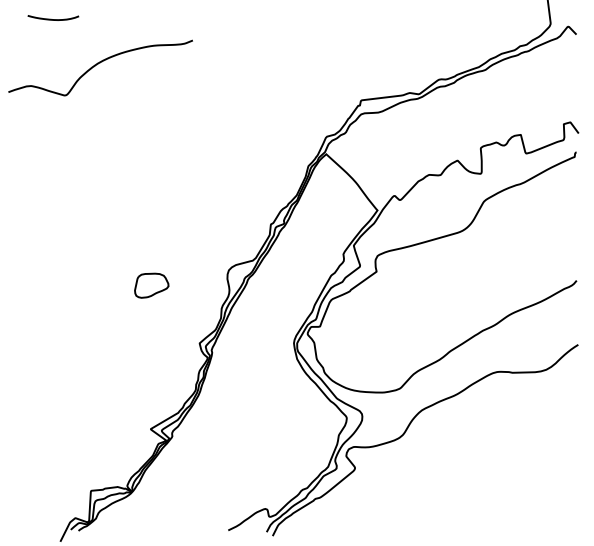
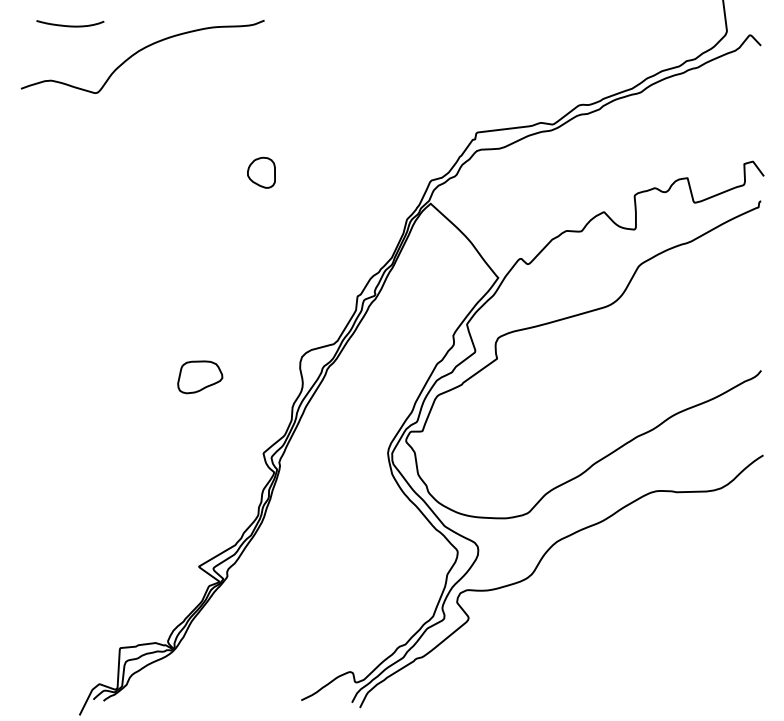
curve: (98, 63) -> (140, 51), moved
part: (198, 130) -> (261, 172), added

